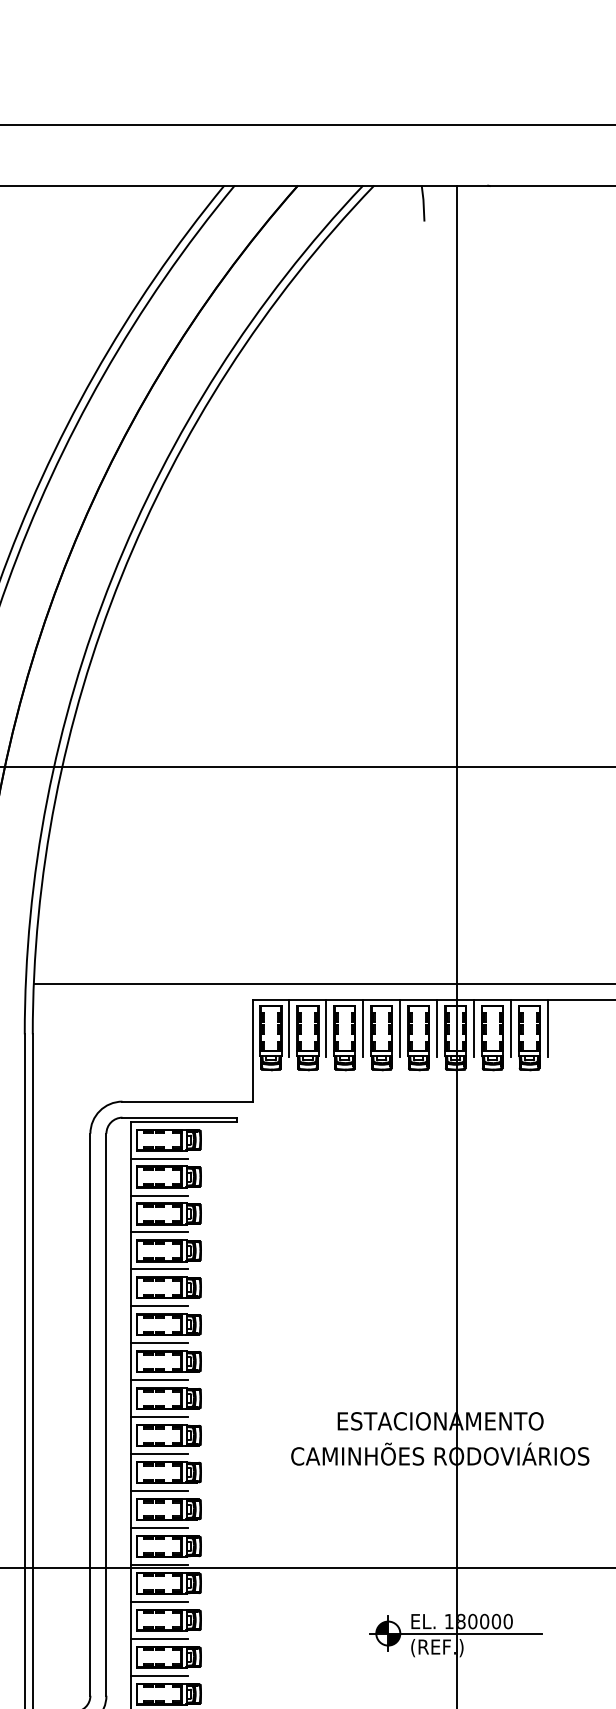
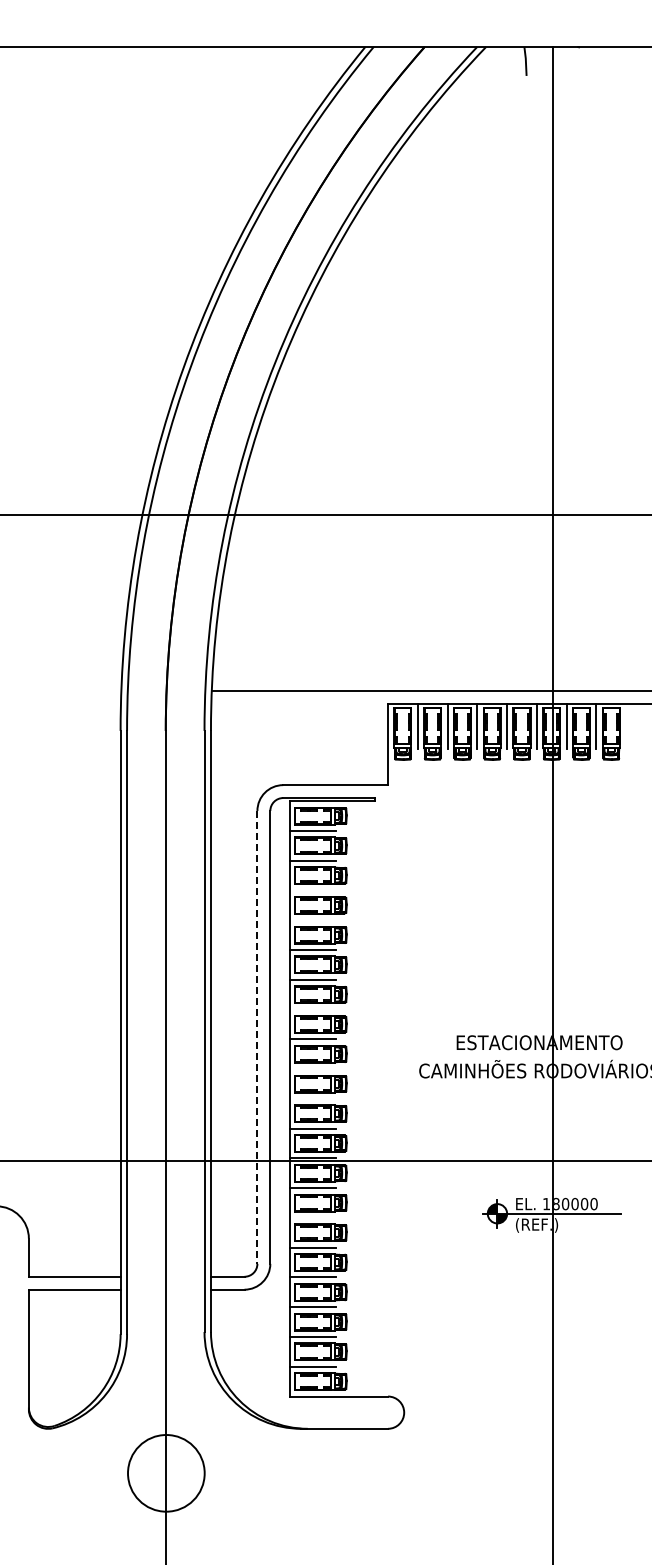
line: (548, 1028) -> (626, 726), removed
line: (158, 1232) -> (312, 890), removed
line: (158, 1269) -> (312, 920), removed
line: (158, 1380) -> (312, 1009), removed
line: (90, 1414) -> (257, 1037), solid -> dashed
line: (158, 1454) -> (312, 1069), removed
line: (158, 1490) -> (312, 1098), removed
line: (158, 1638) -> (312, 1217), removed

